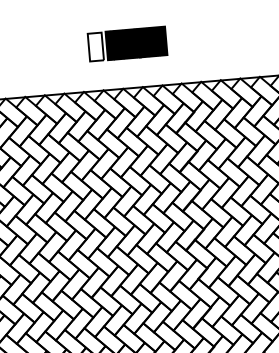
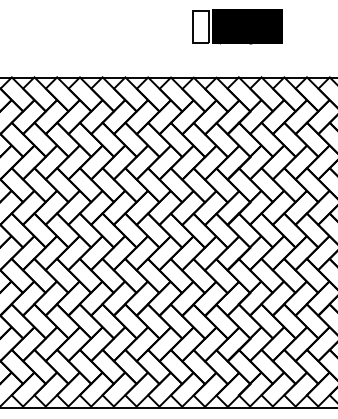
part: (127, 44) -> (237, 26), moved

